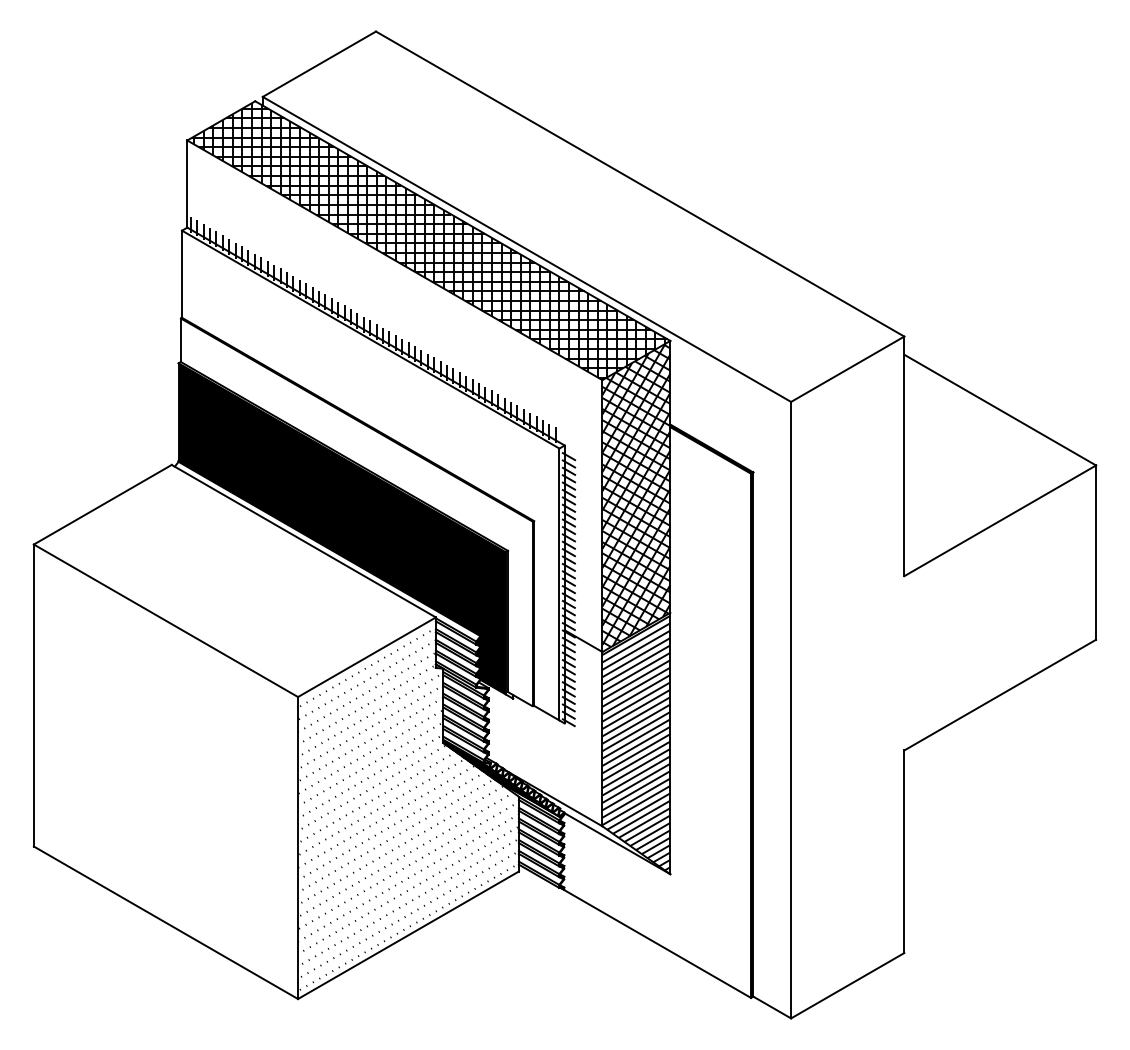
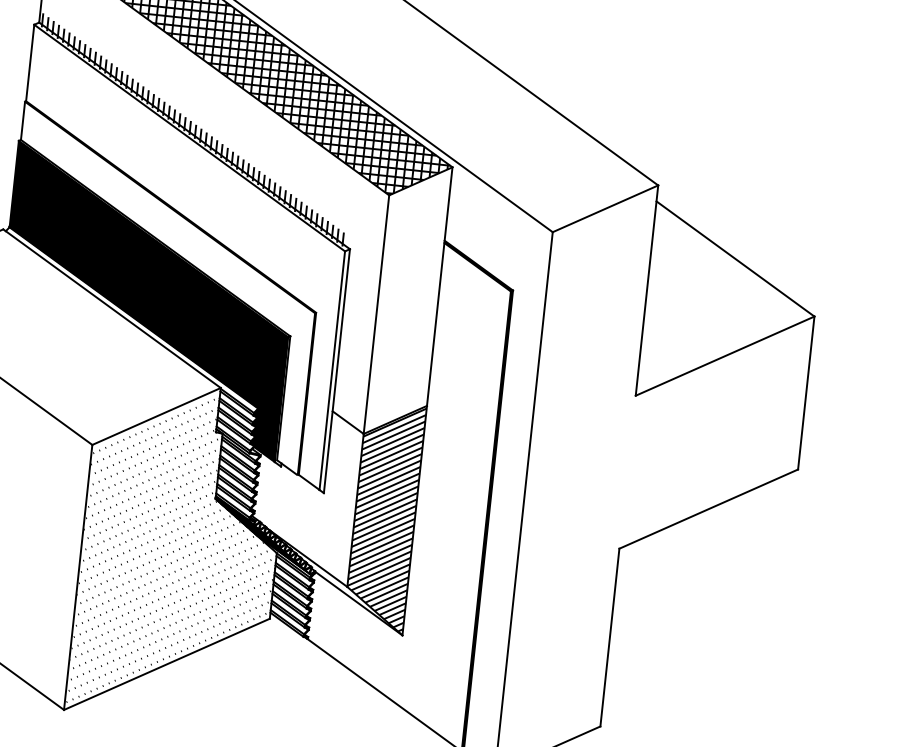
hatch: (636, 495) -> (408, 299), removed
hatch: (568, 589) -> (339, 375), removed

